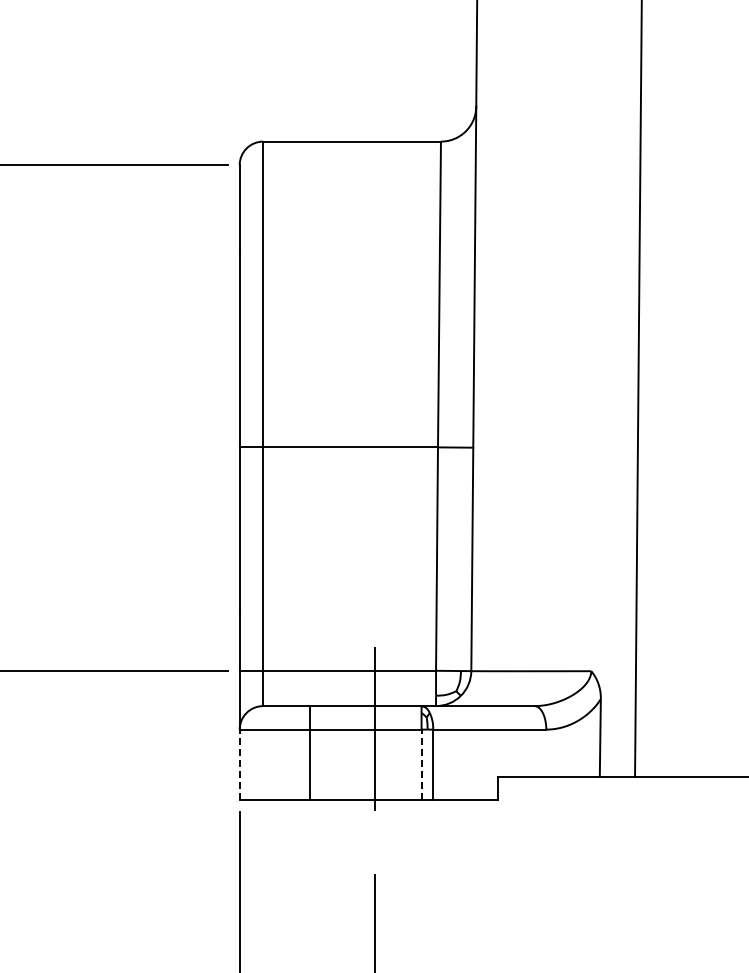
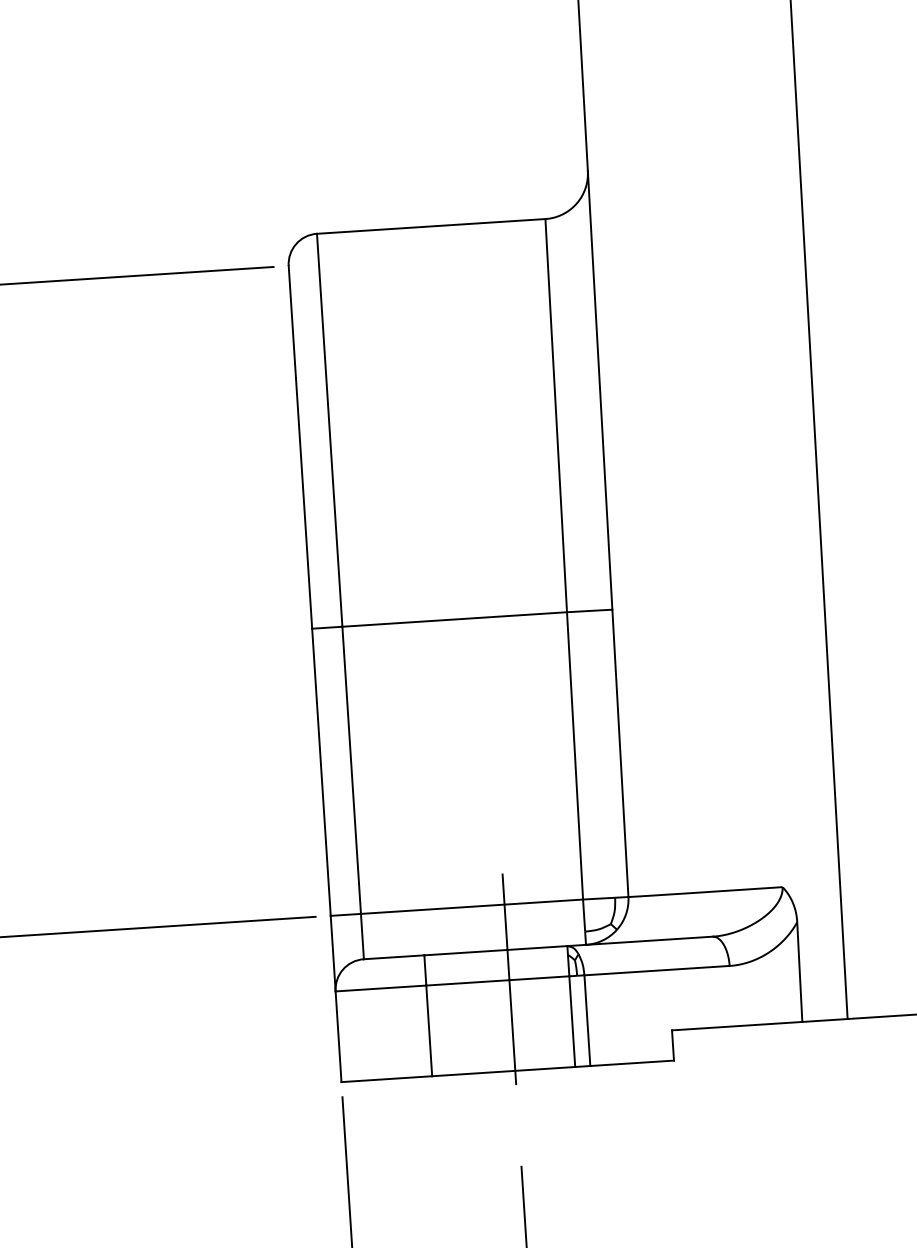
line: (239, 764) -> (338, 1036), dashed -> solid
line: (421, 764) -> (572, 1021), dashed -> solid

